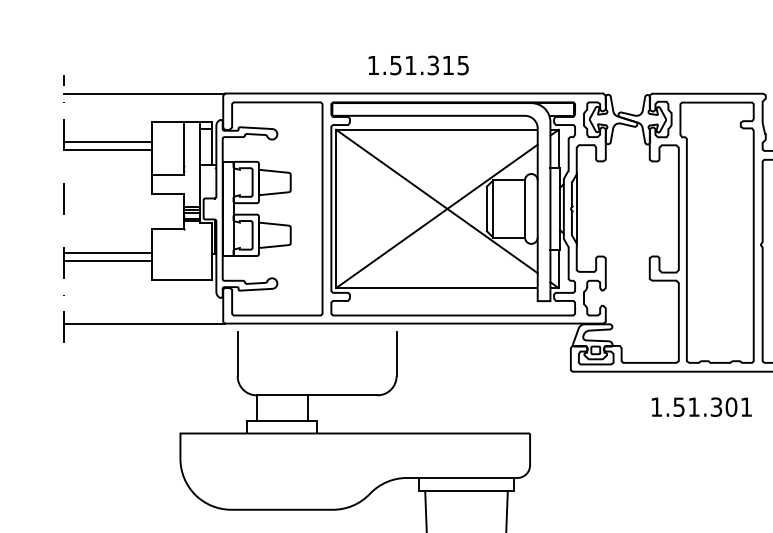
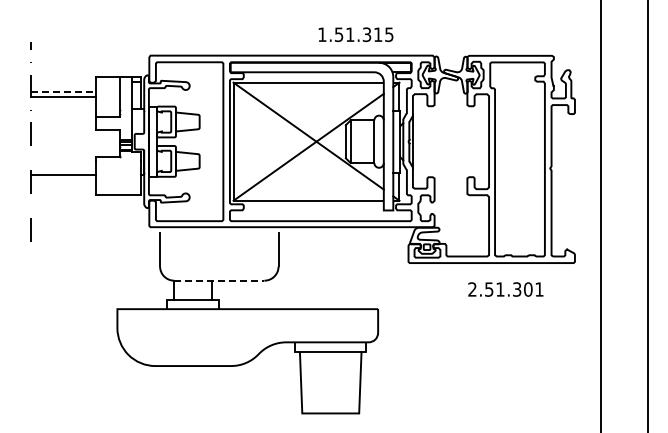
text: (417, 65) -> (355, 34), moved
line: (144, 93) -> (90, 55), removed
line: (108, 141) -> (63, 91), solid -> dashed
line: (108, 260) -> (63, 180), removed
line: (144, 323) -> (90, 227), removed
line: (317, 395) -> (219, 280), solid -> dashed
text: (656, 407) -> (472, 289), 1.51.301 -> 2.51.301

